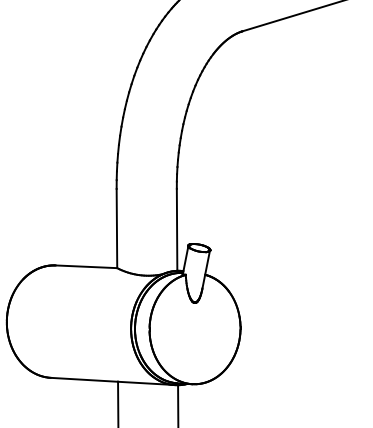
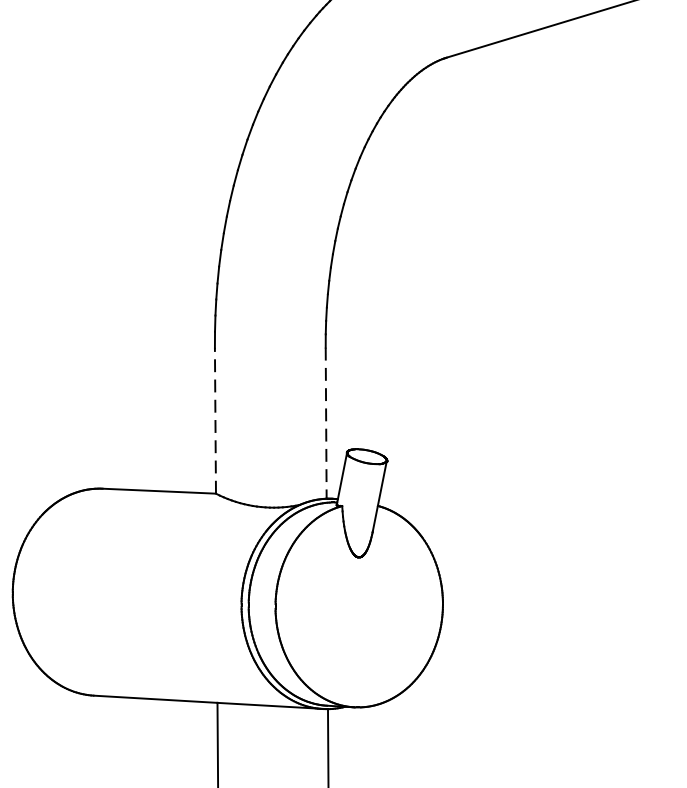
line: (116, 228) -> (214, 420), solid -> dashed
line: (177, 229) -> (326, 422), solid -> dashed

